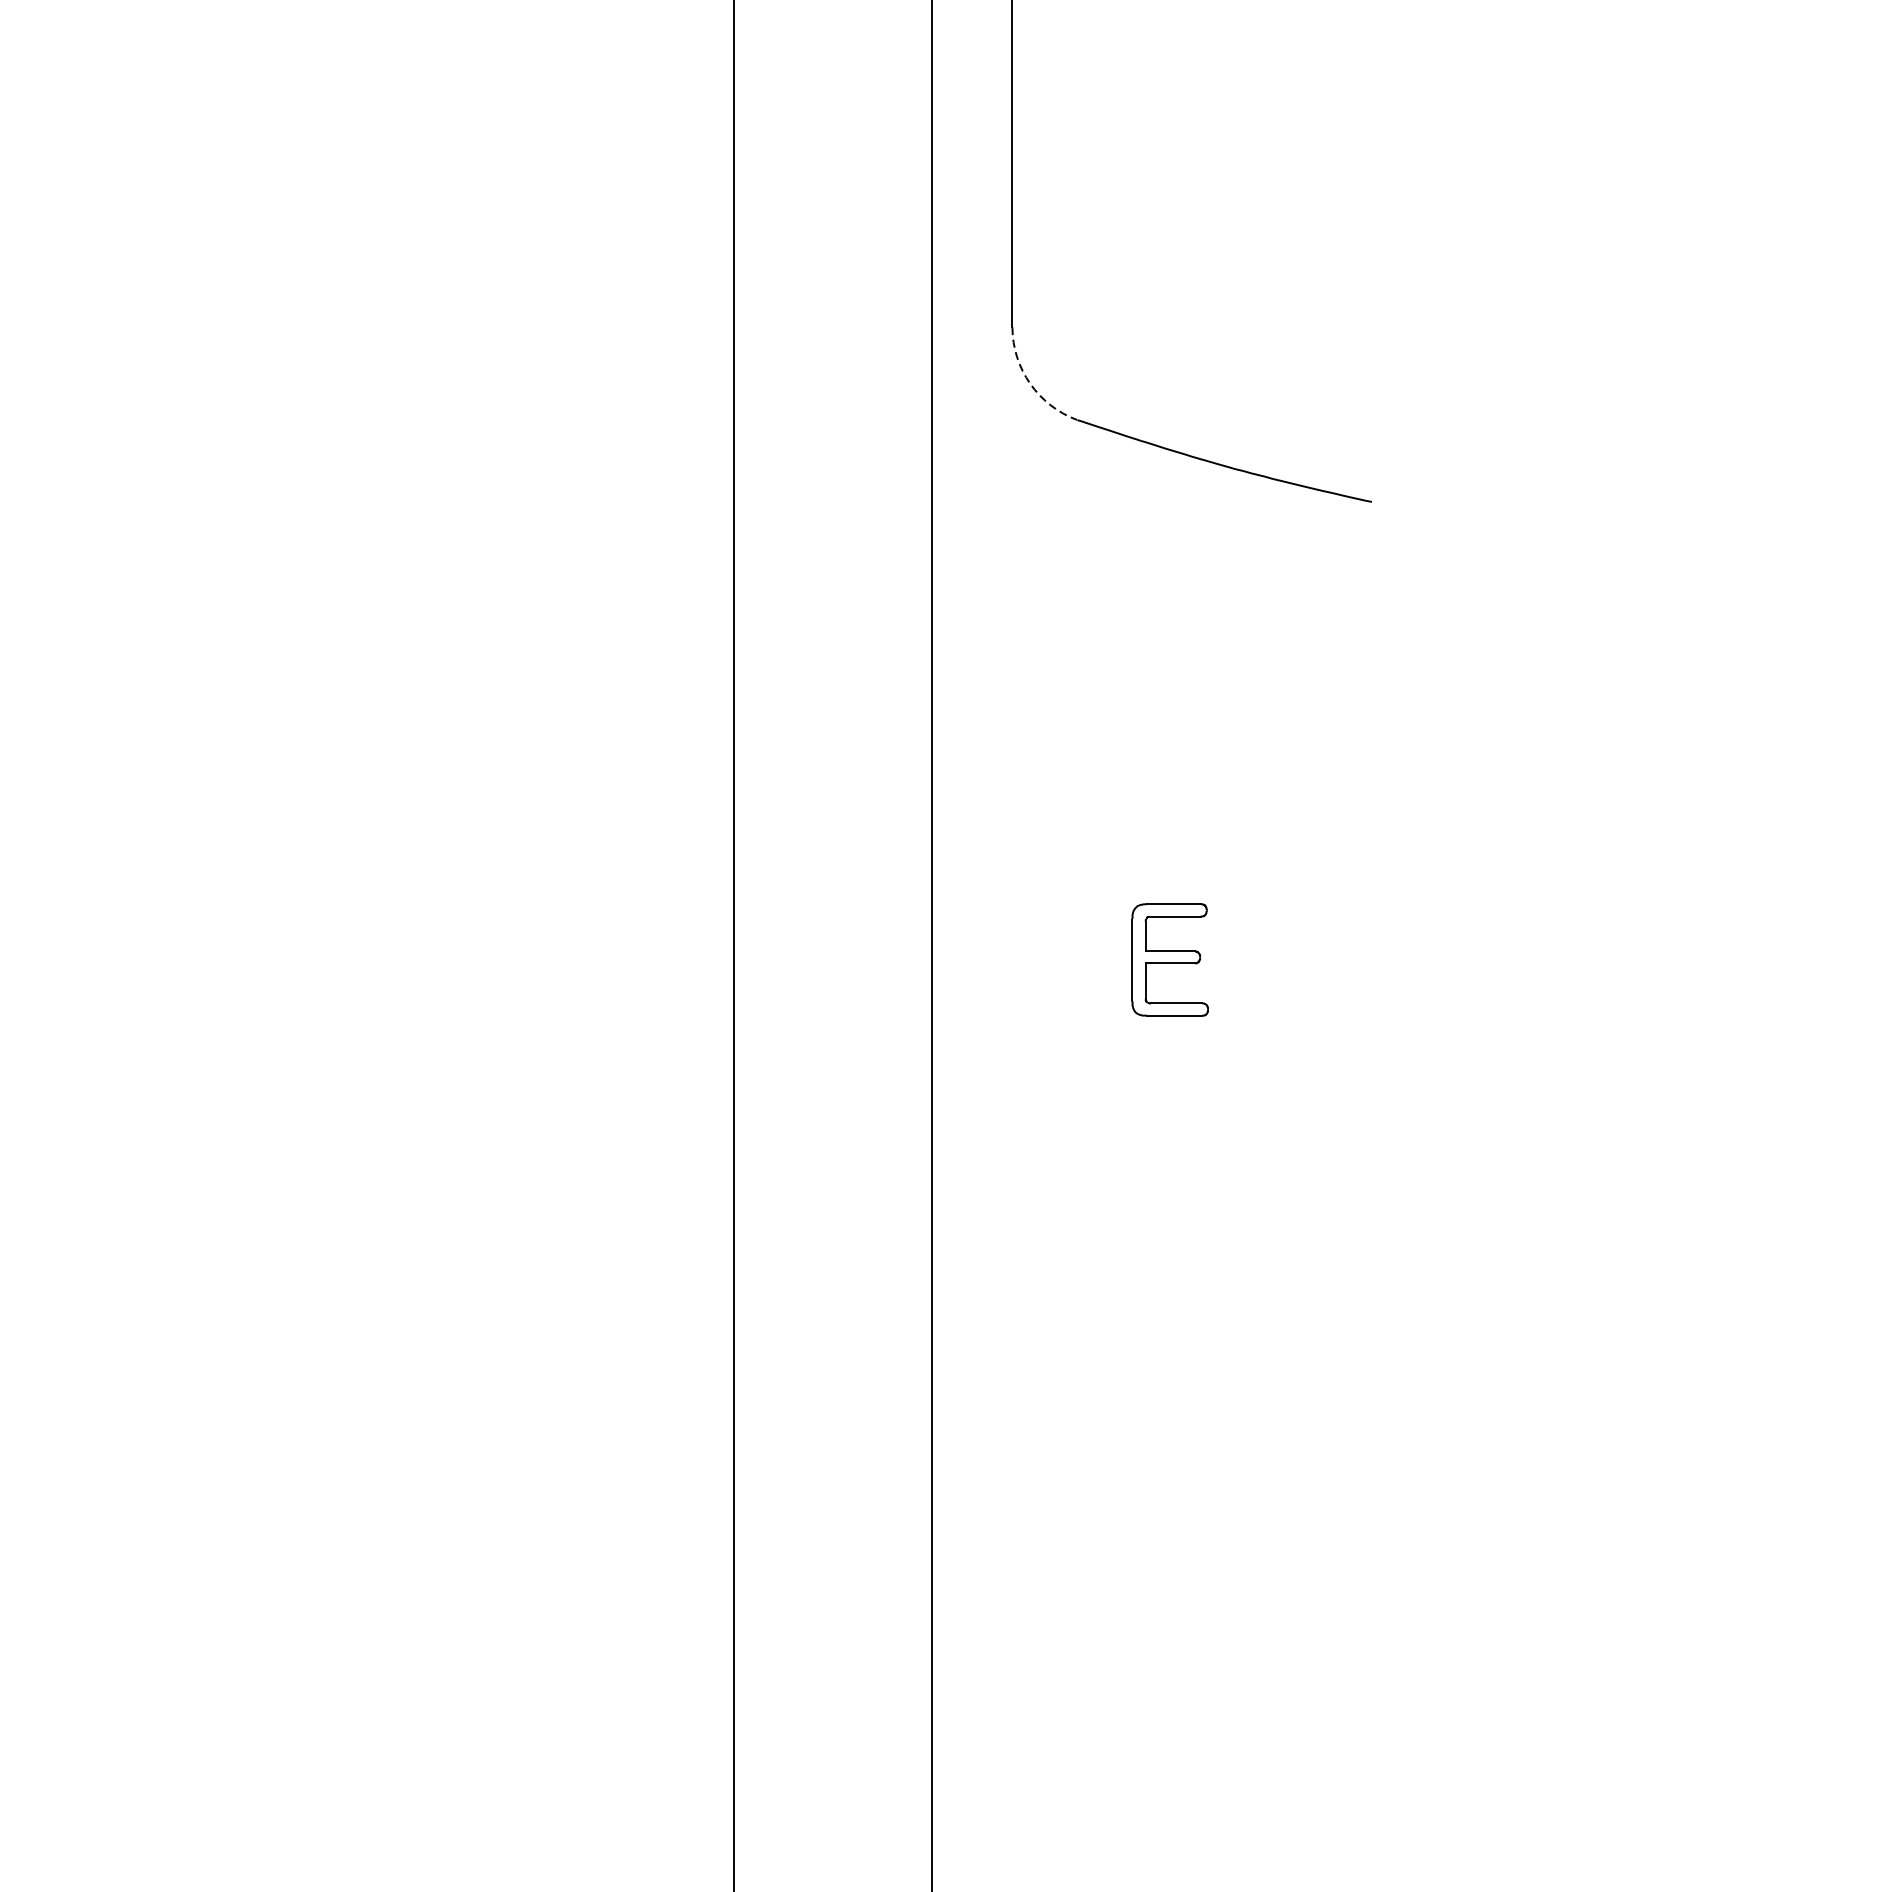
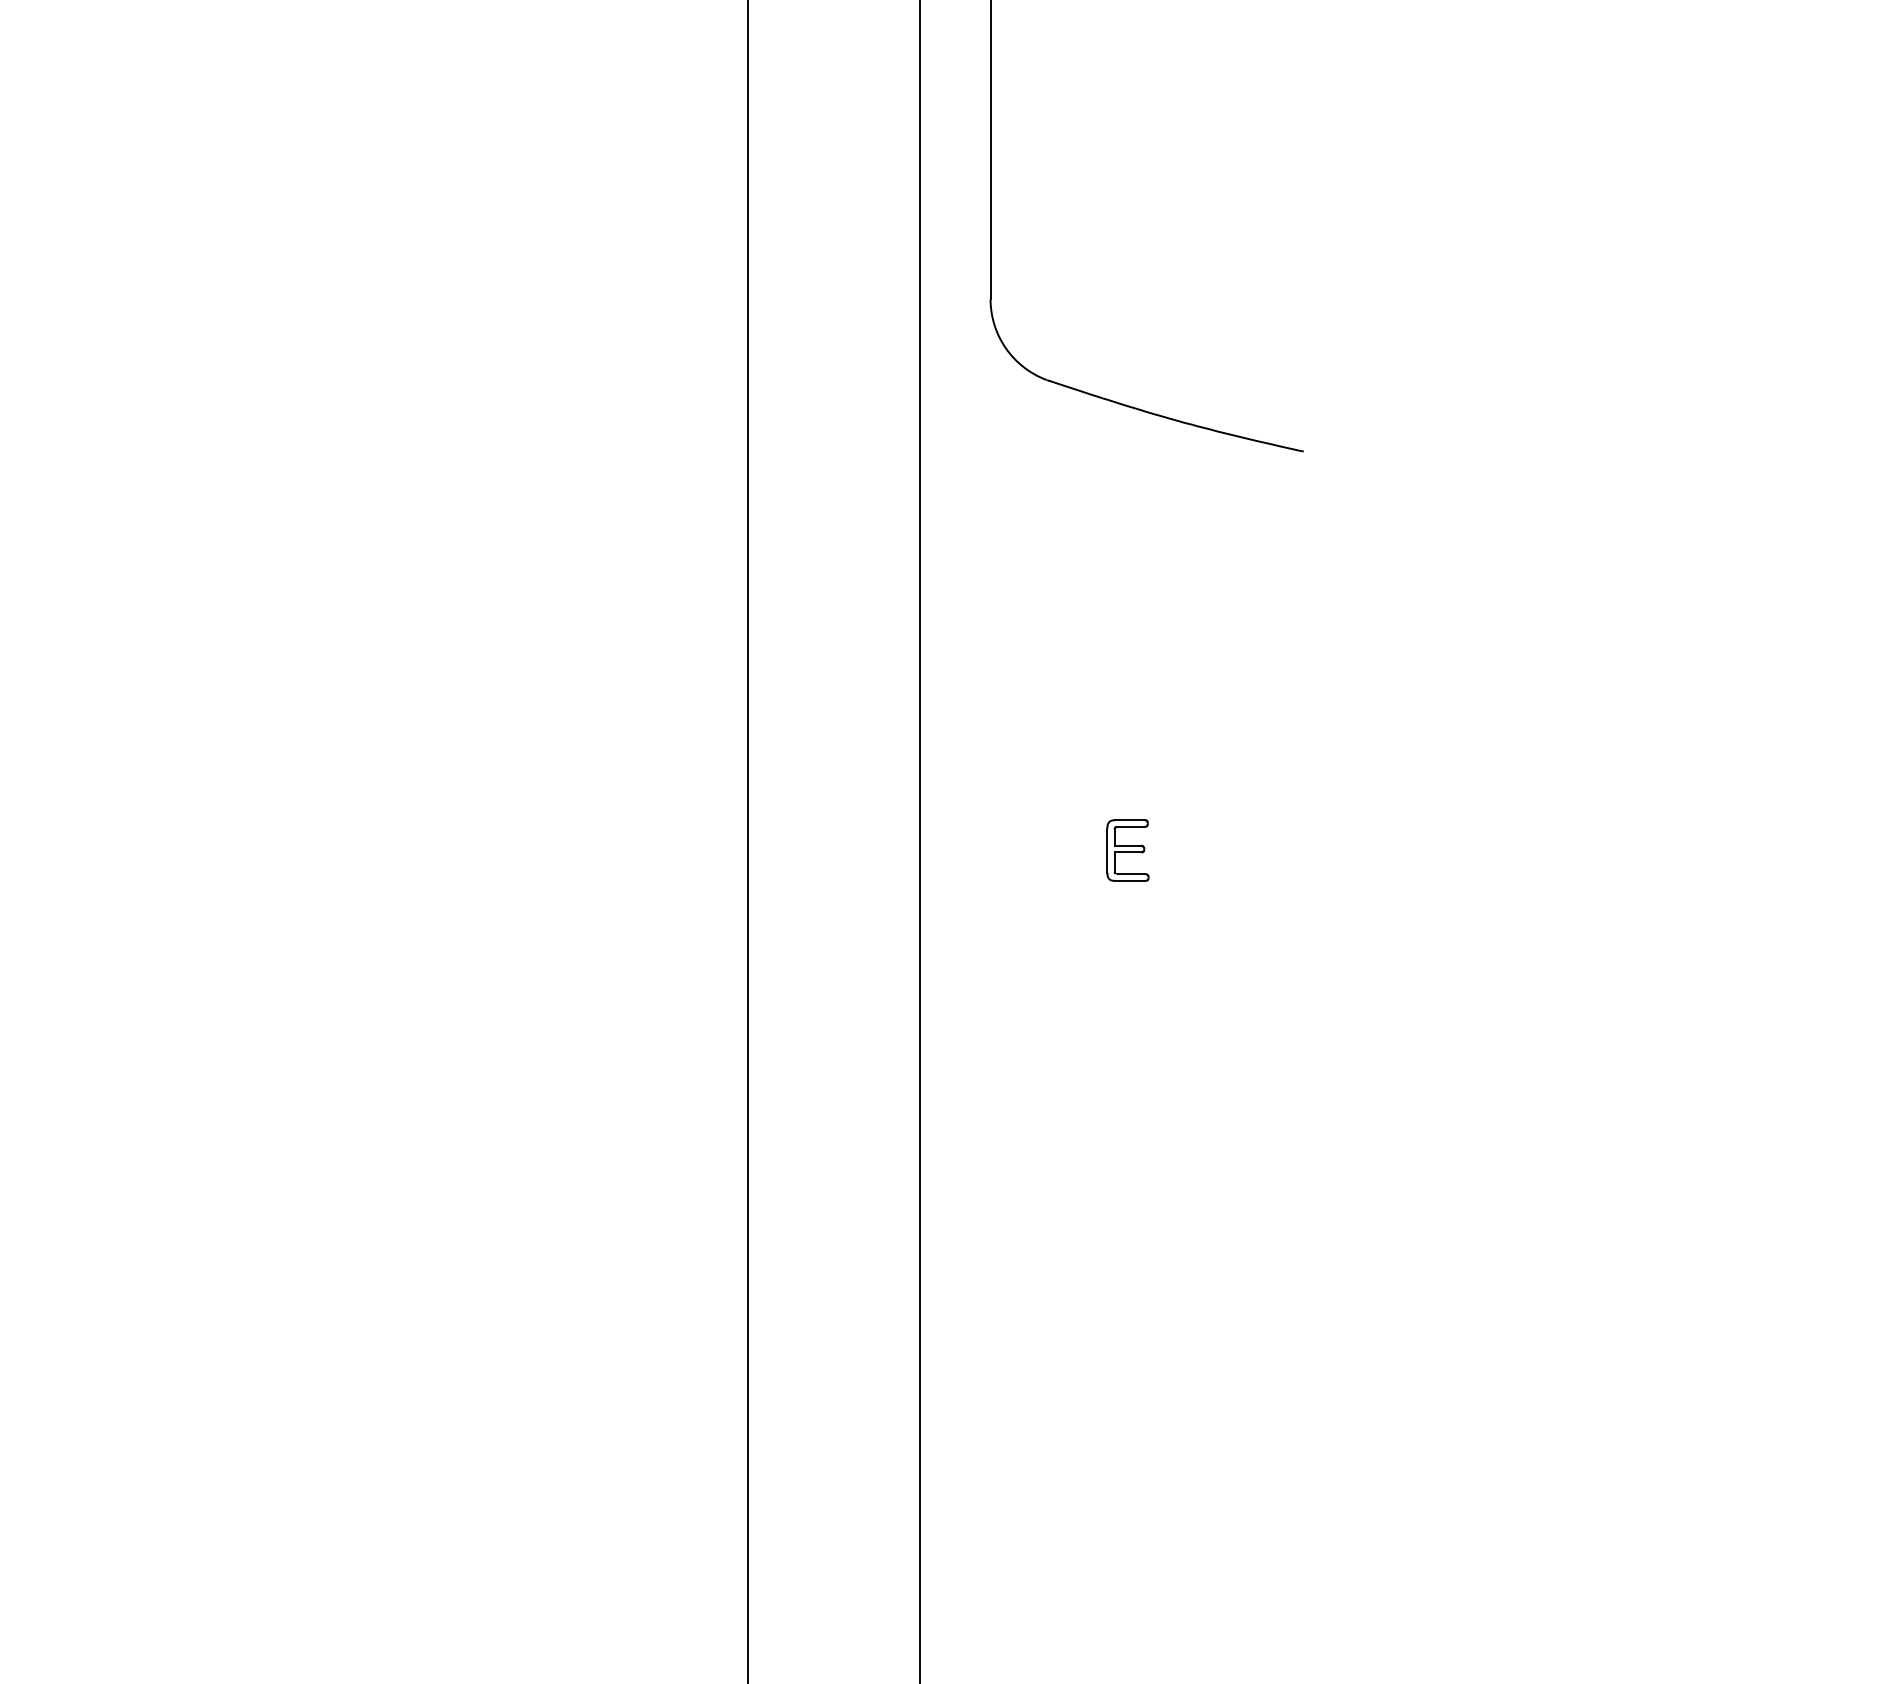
arc: (1030, 383) -> (1006, 348), dashed -> solid
part: (1169, 959) -> (1127, 850), size x0.62

